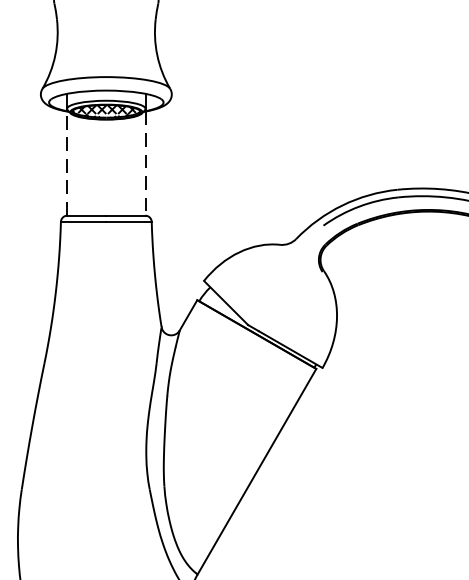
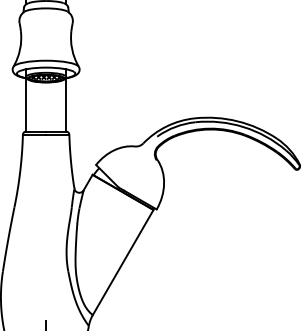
line: (67, 162) -> (26, 104), dashed -> solid
line: (146, 162) -> (66, 104), dashed -> solid

